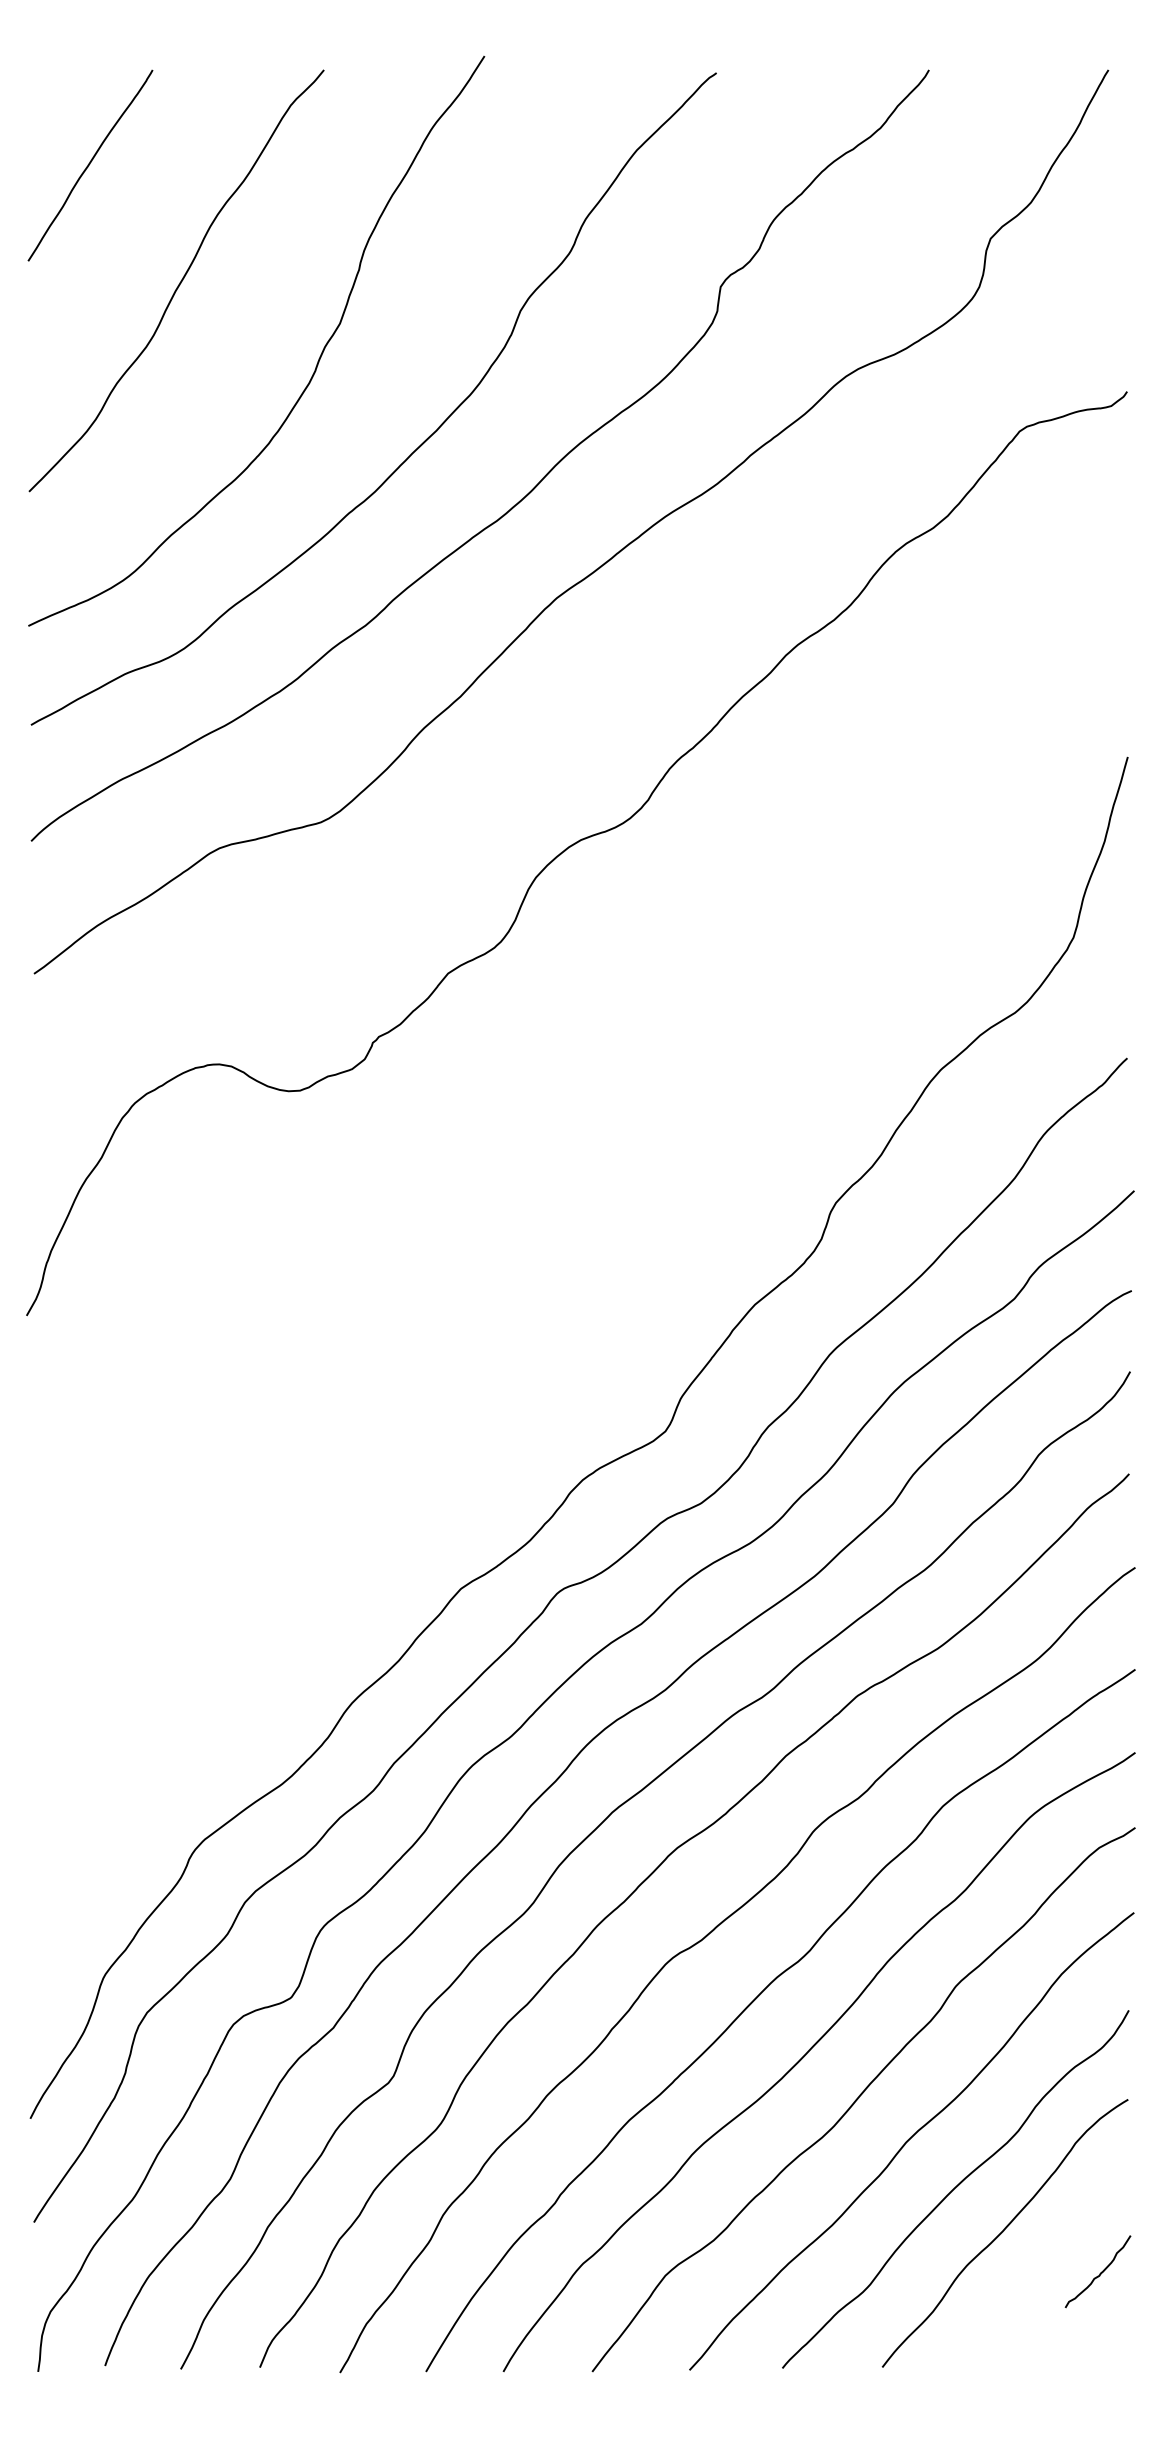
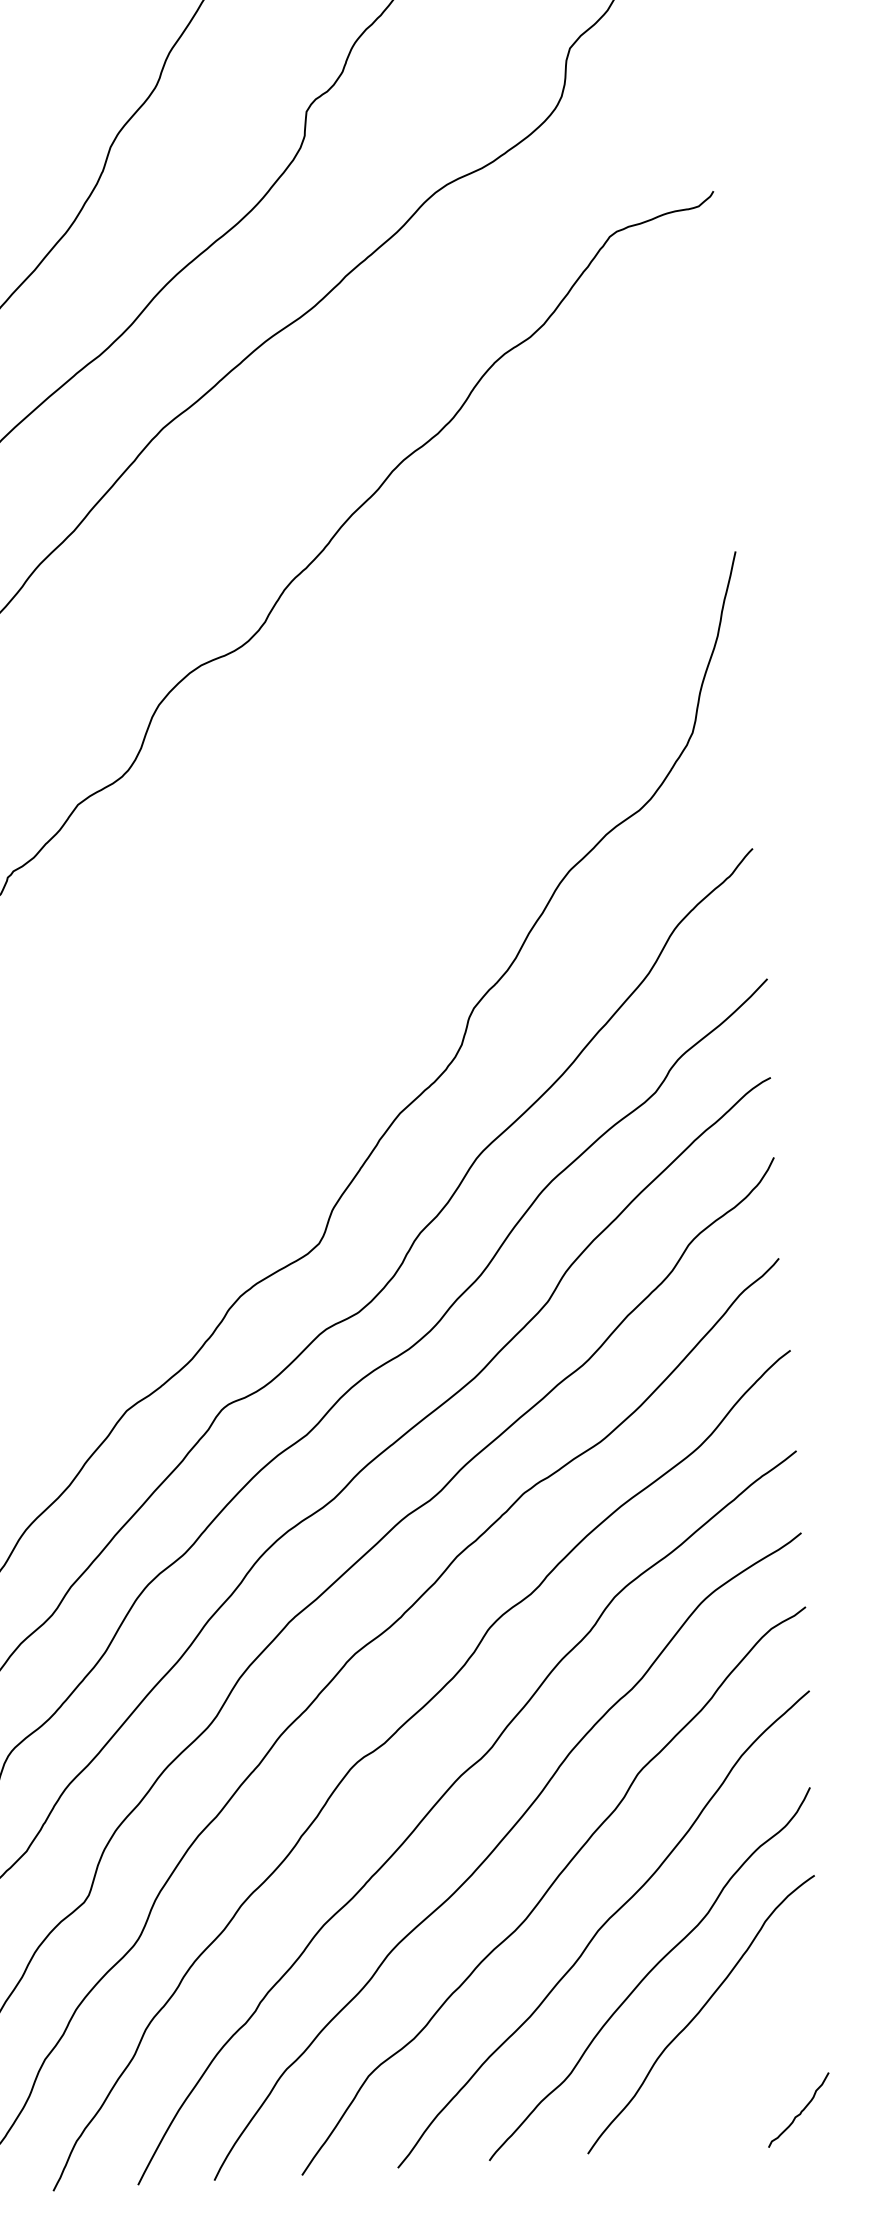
curve: (1099, 2273) -> (800, 2111), moved

